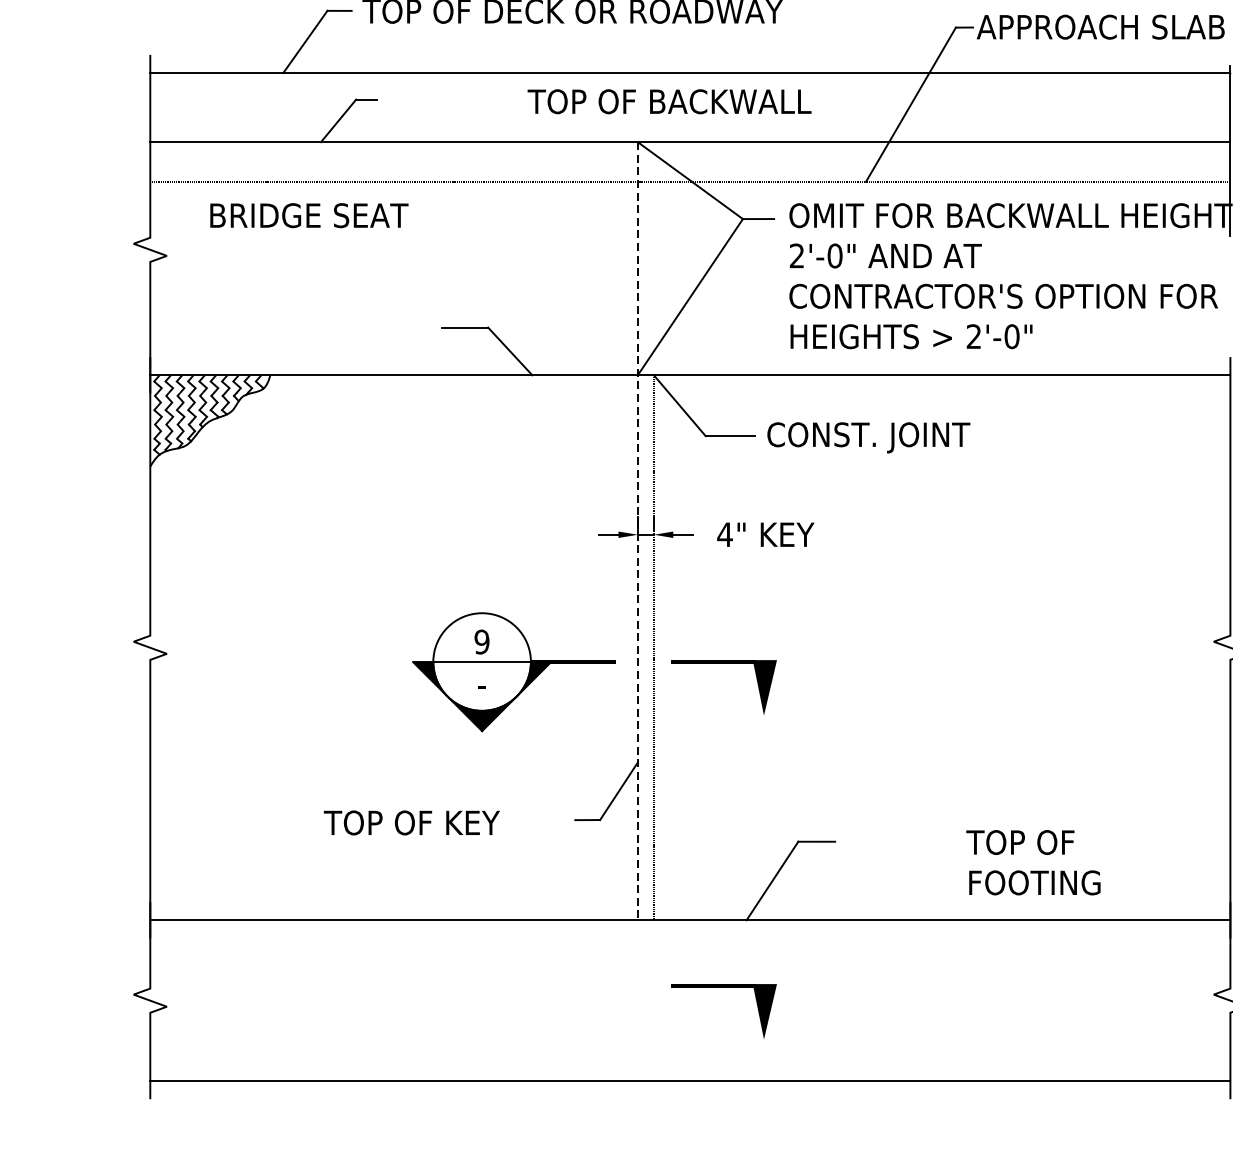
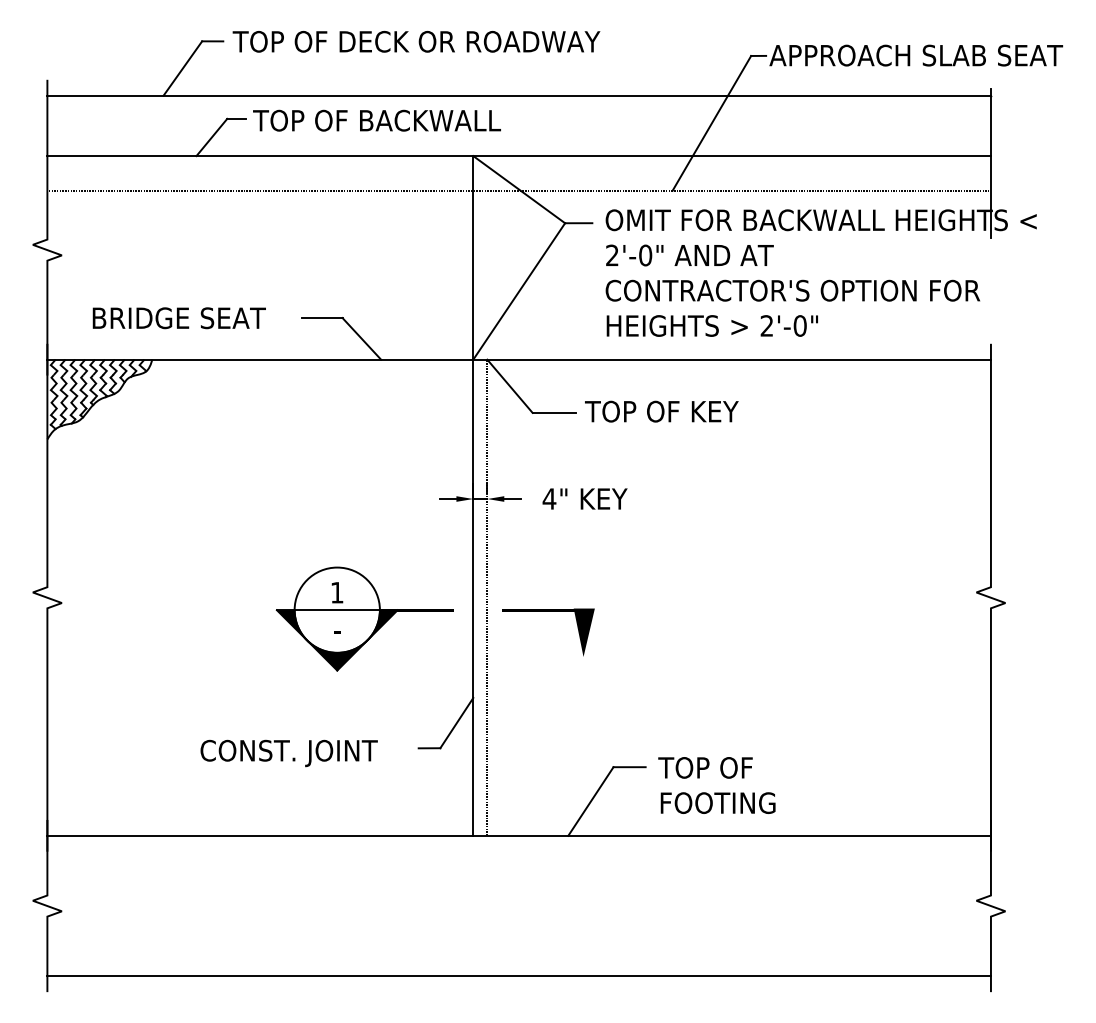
text: (668, 101) -> (376, 120), moved
text: (308, 215) -> (178, 318), moved
text: (868, 436) -> (674, 413), CONST. JOINT -> TOP OF KEY
line: (638, 530) -> (473, 495), dashed -> solid
text: (481, 641) -> (336, 592), 9 -> 1
text: (426, 826) -> (288, 753), TOP OF KEY -> CONST. JOINT
text: (1032, 862) -> (716, 785), moved
part: (723, 987) -> (548, 894), removed

